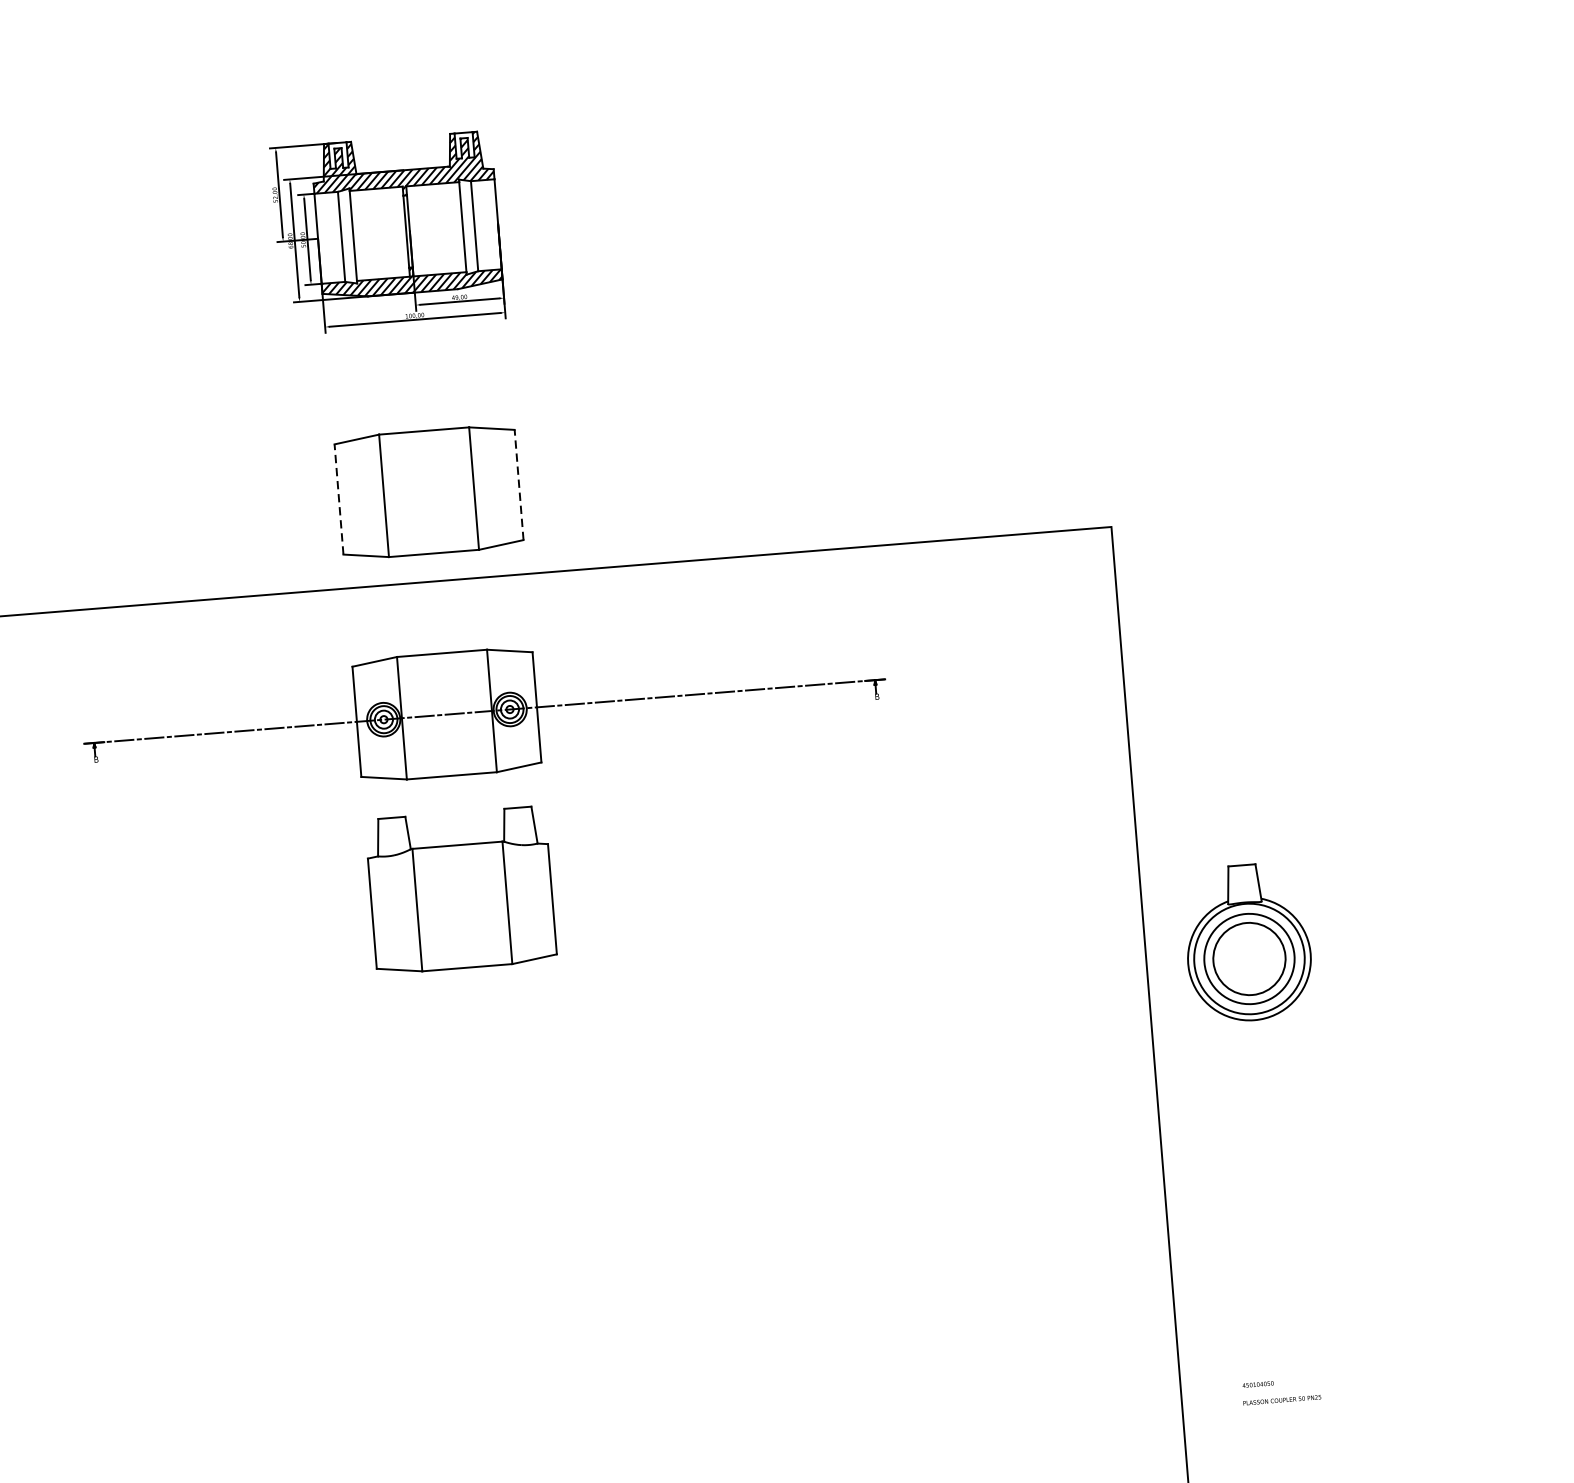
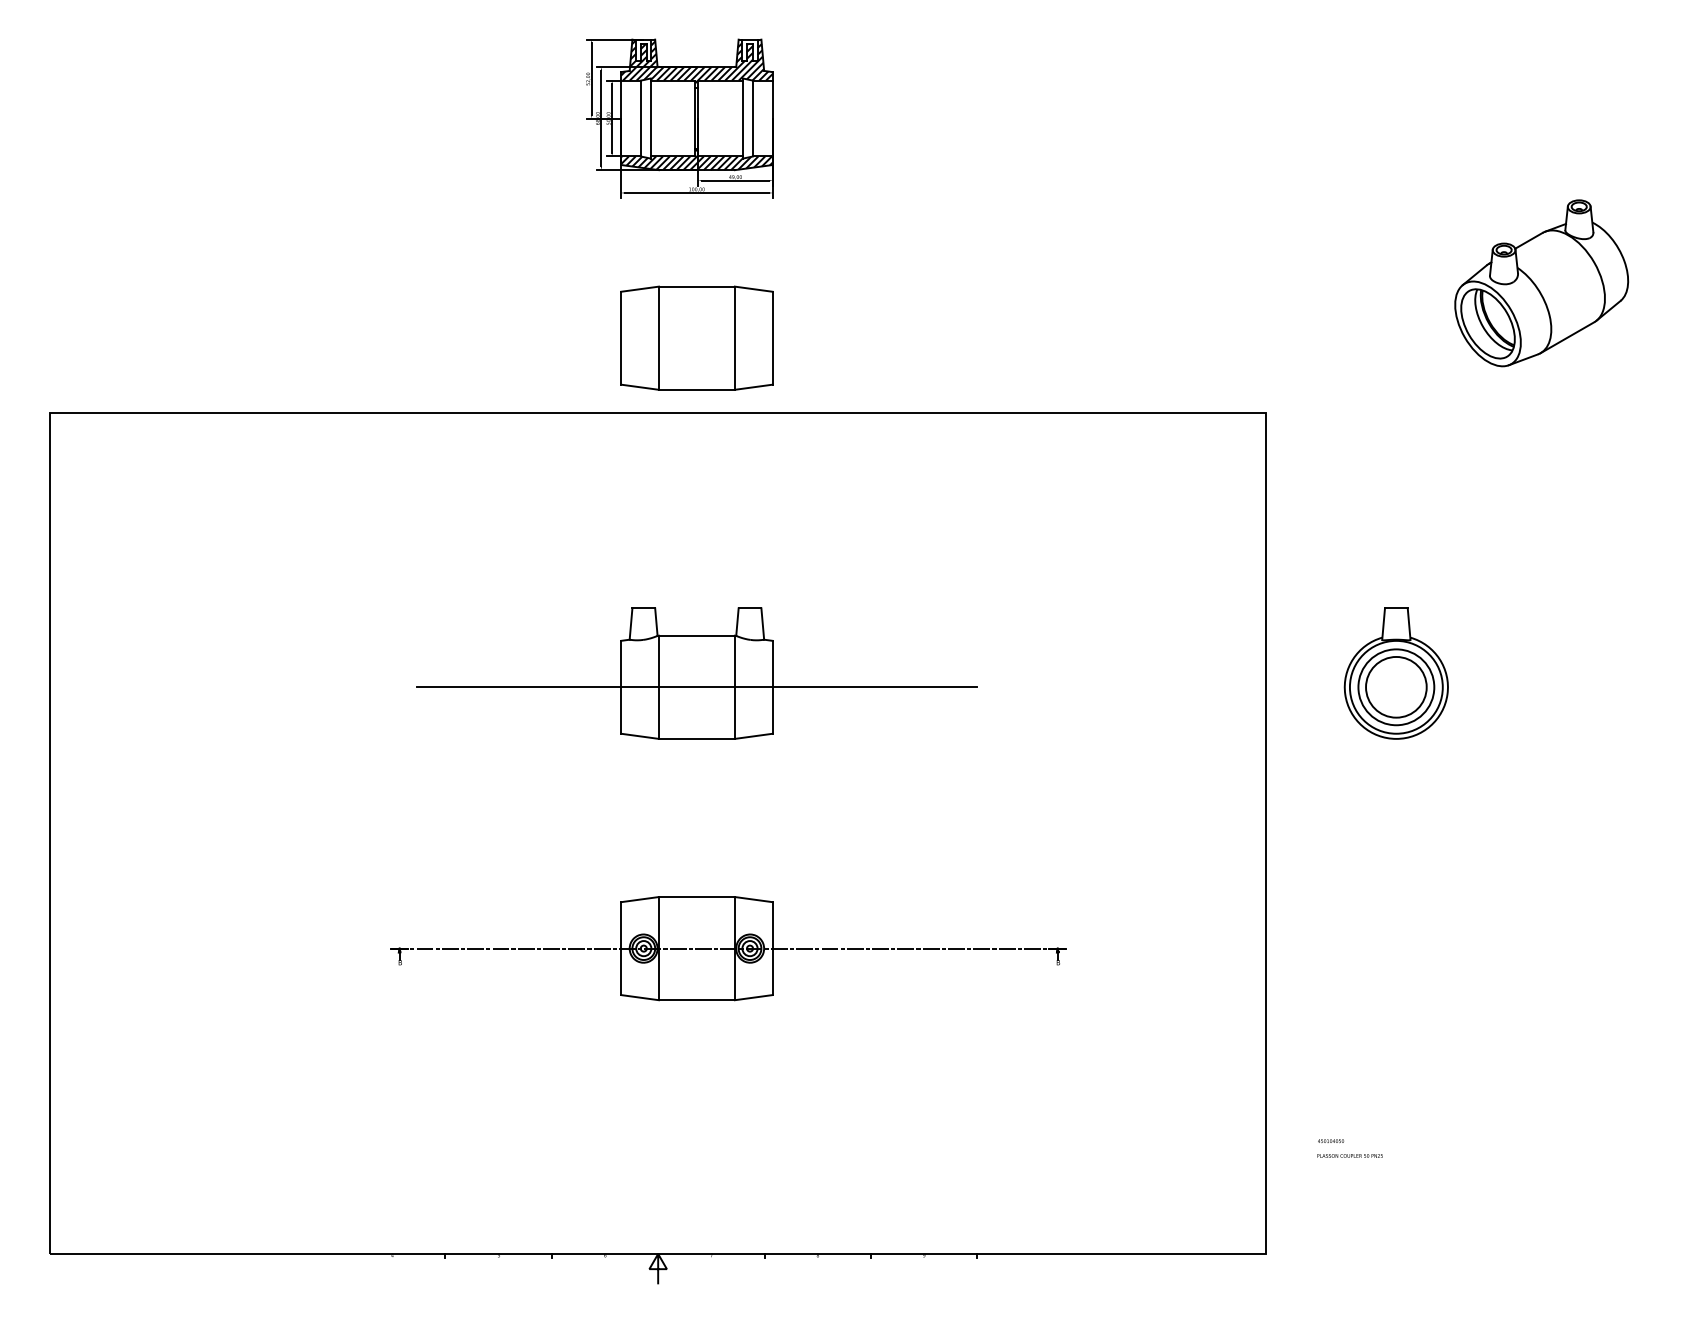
part: (1426, 346) -> (1541, 283), added
line: (518, 484) -> (772, 337), dashed -> solid
line: (339, 498) -> (621, 337), dashed -> solid
part: (484, 711) -> (728, 948), moved
line: (461, 906) -> (696, 687), added
part: (1247, 942) -> (1395, 673), moved

